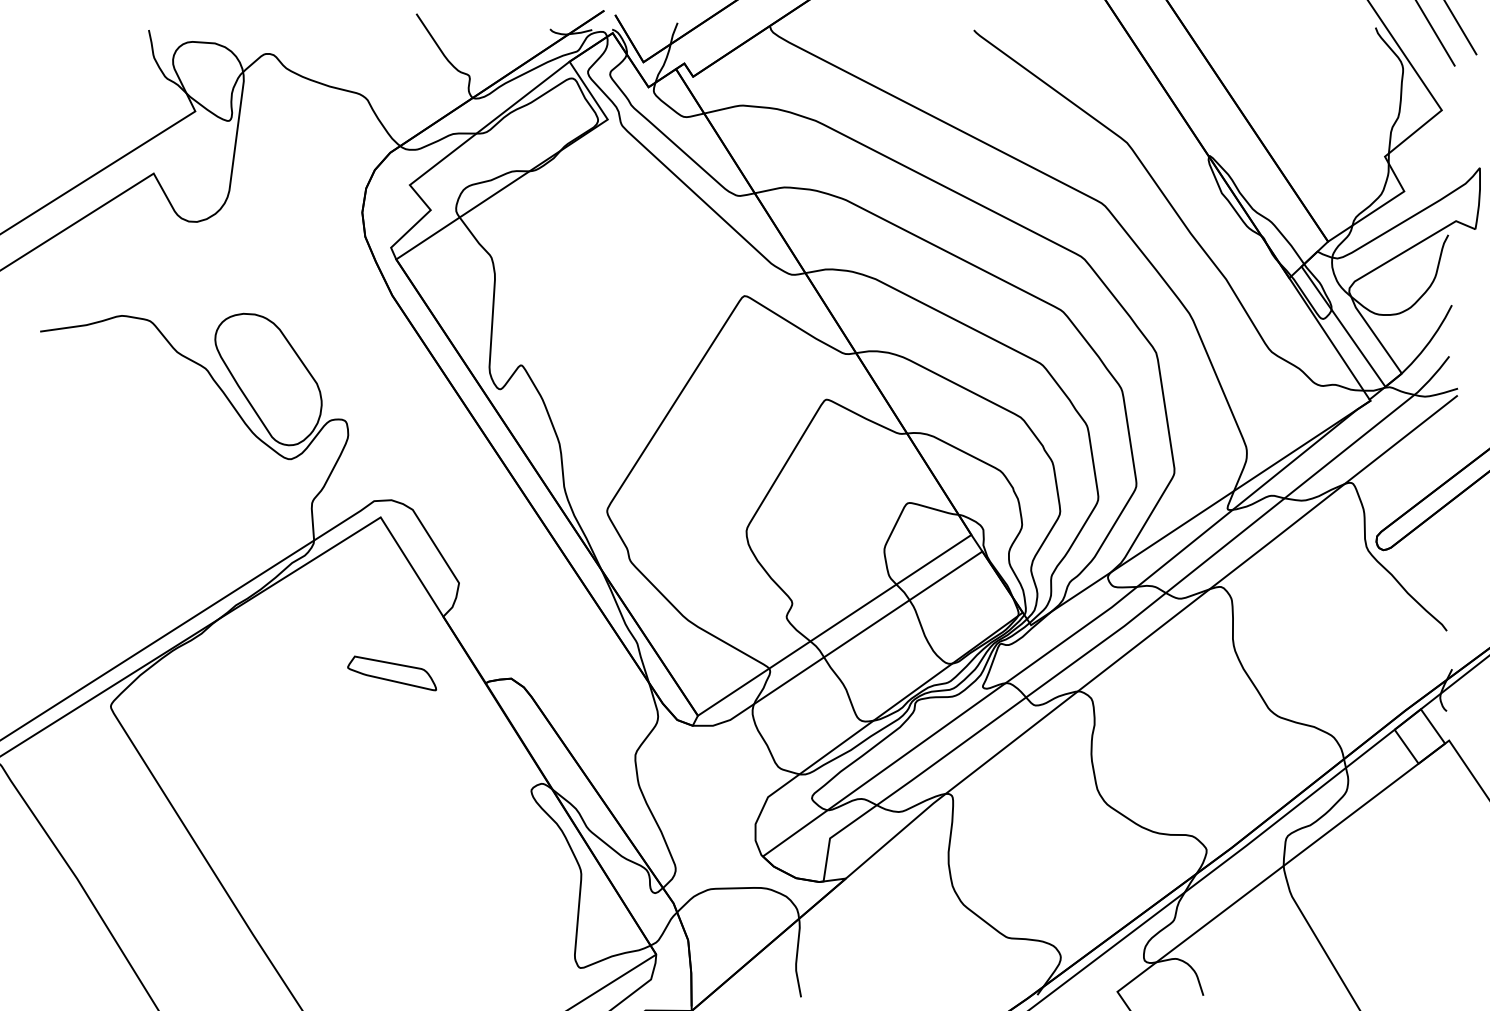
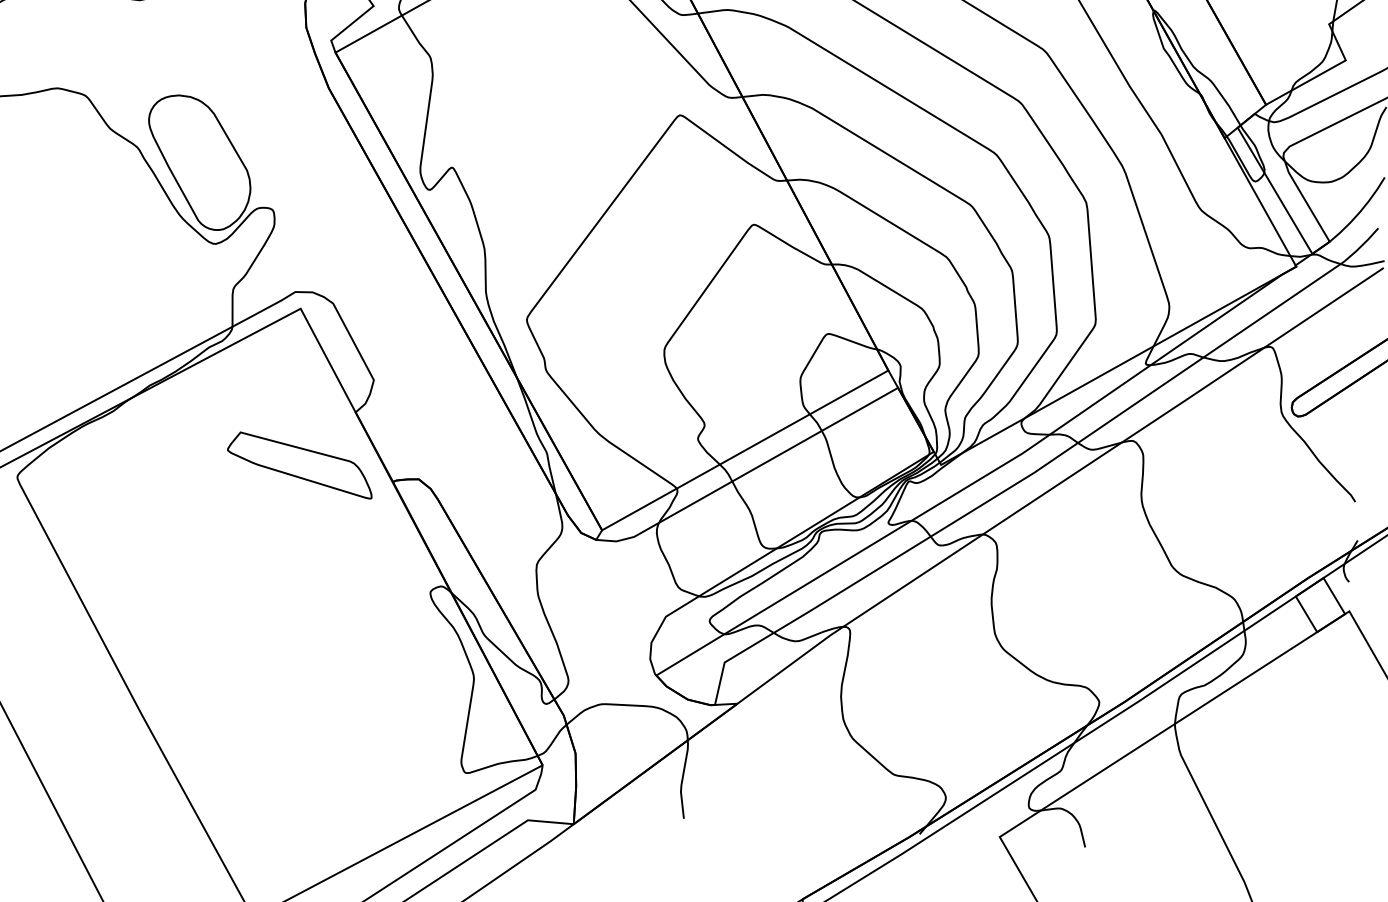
part: (391, 673) -> (299, 465), size x1.67

